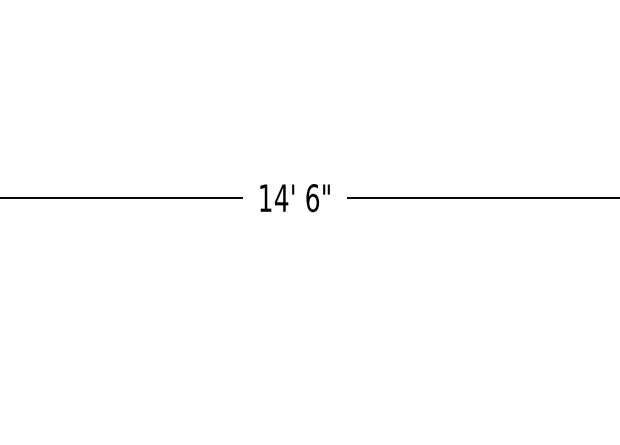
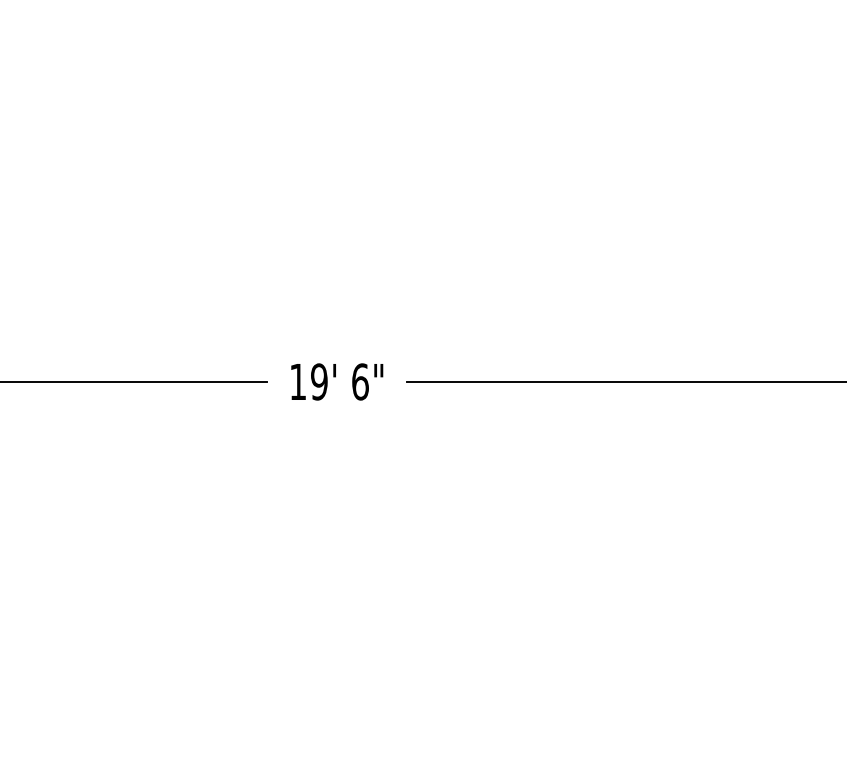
text: (281, 197) -> (319, 381), 14' -> 19'

